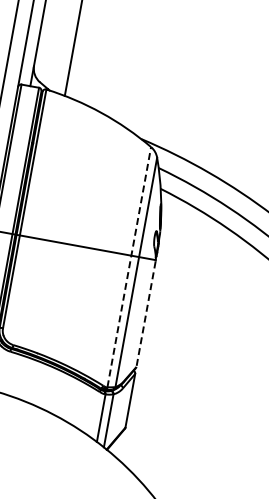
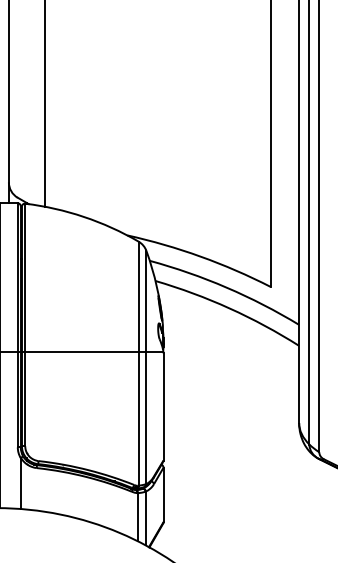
line: (129, 266) -> (138, 363), dashed -> solid
line: (146, 313) -> (163, 406), dashed -> solid

